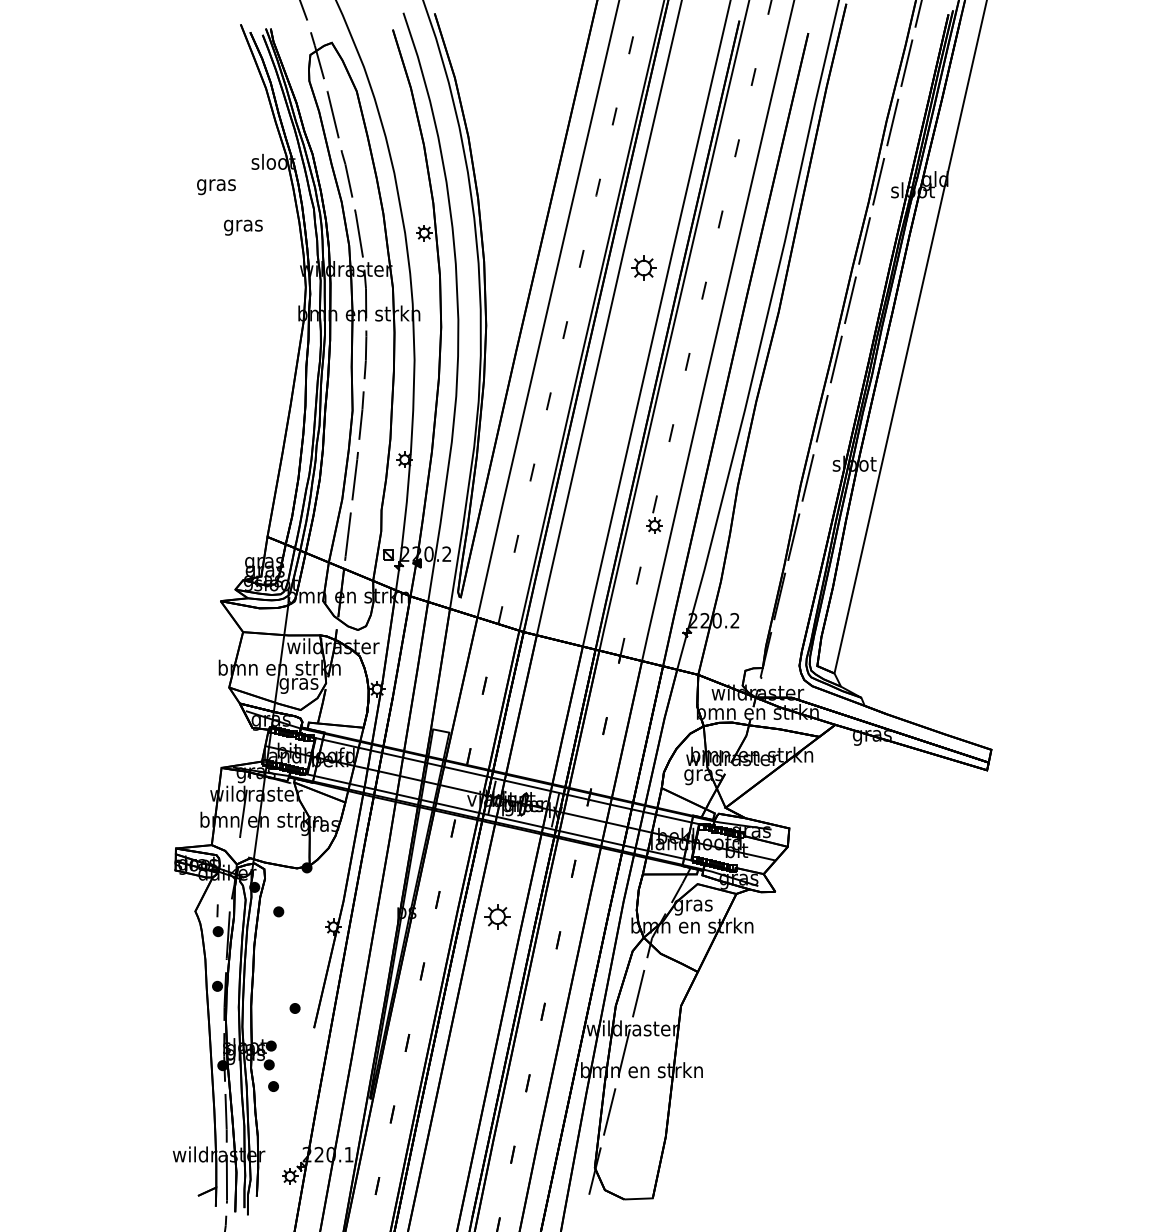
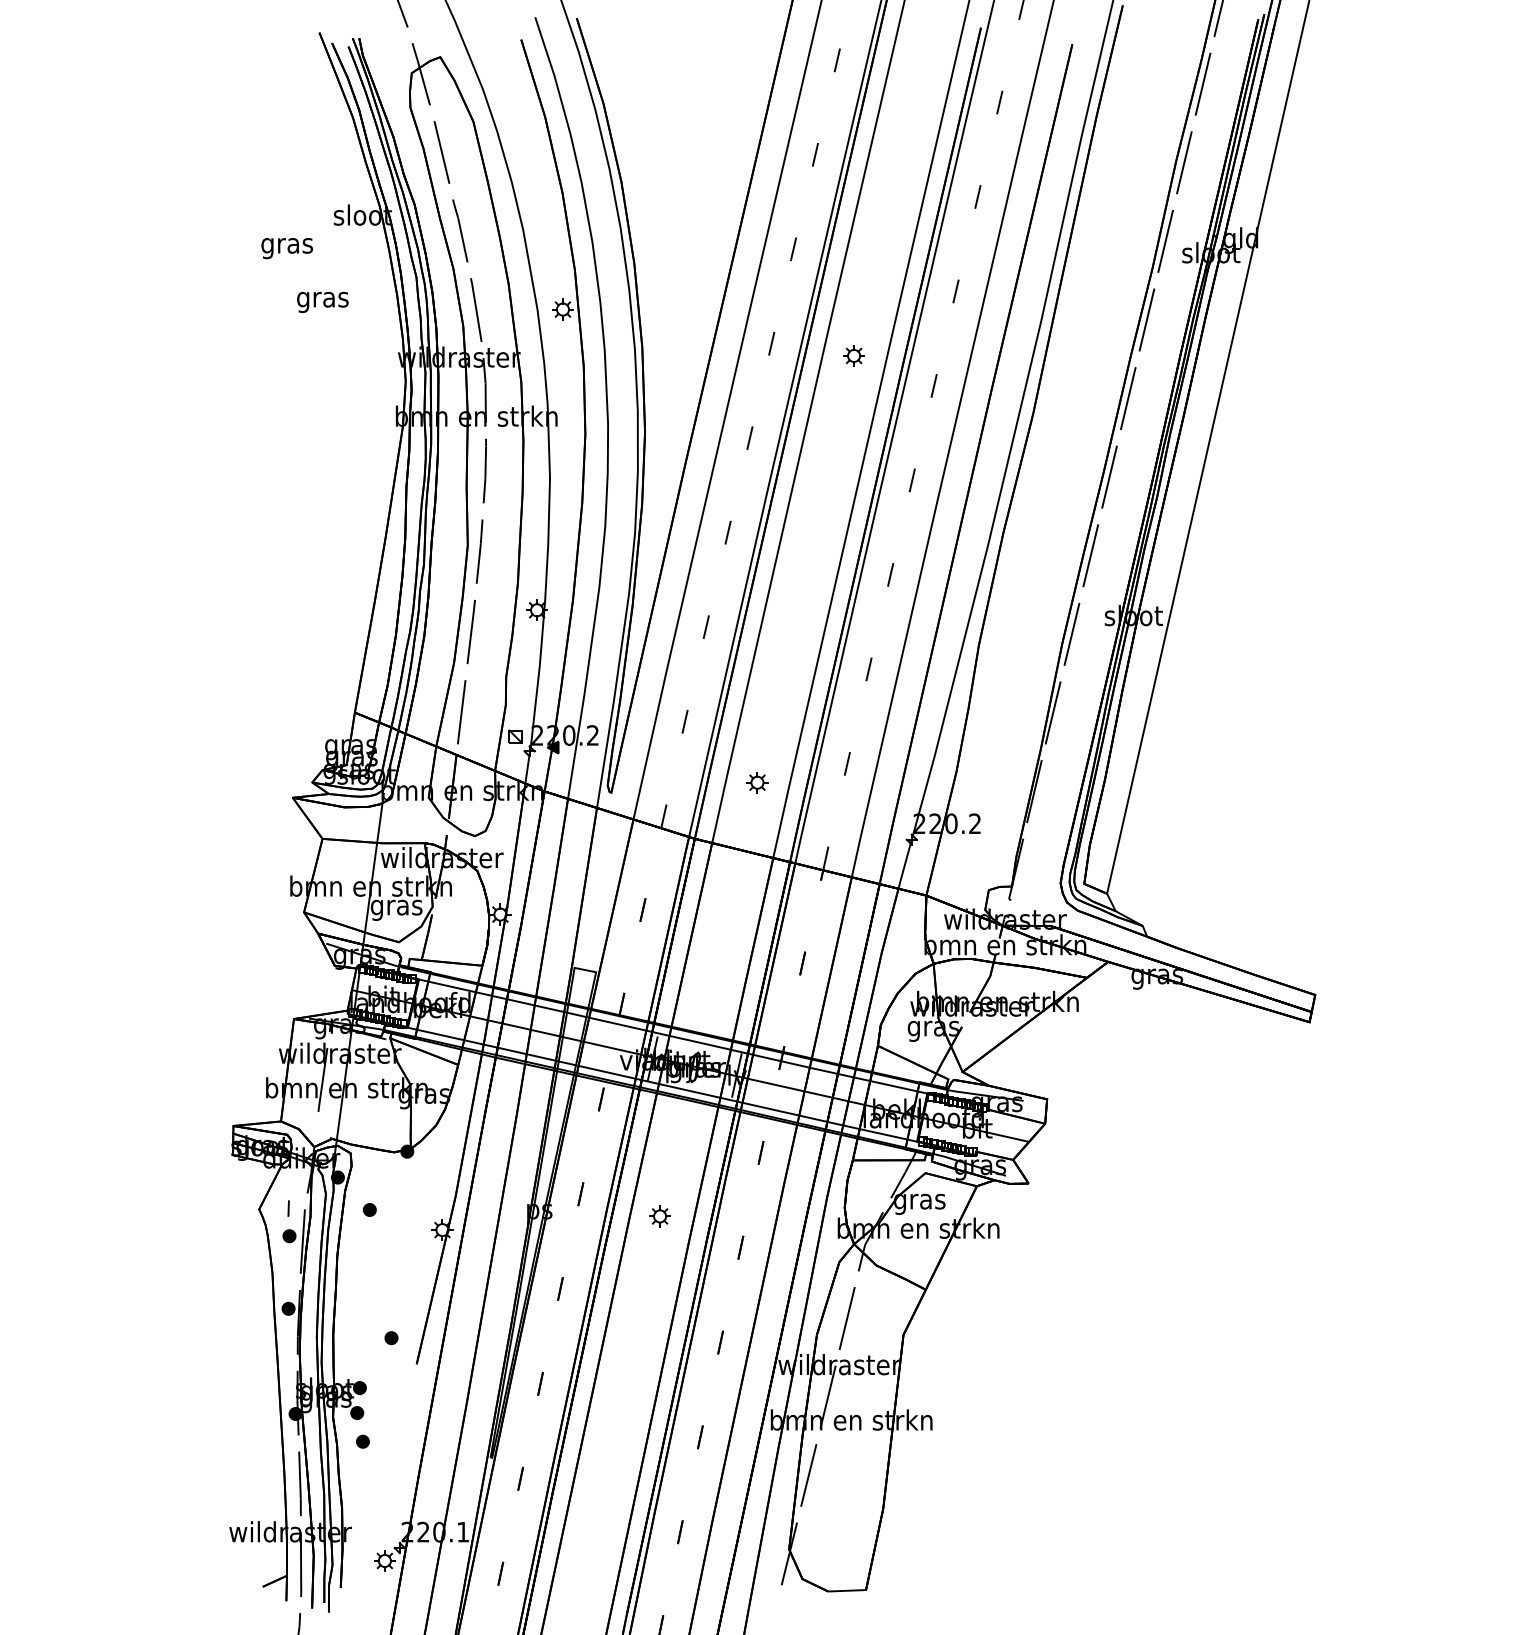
part: (643, 267) -> (853, 355), size x0.62
part: (654, 525) -> (757, 782), moved
part: (497, 916) -> (659, 1216), size x0.62

